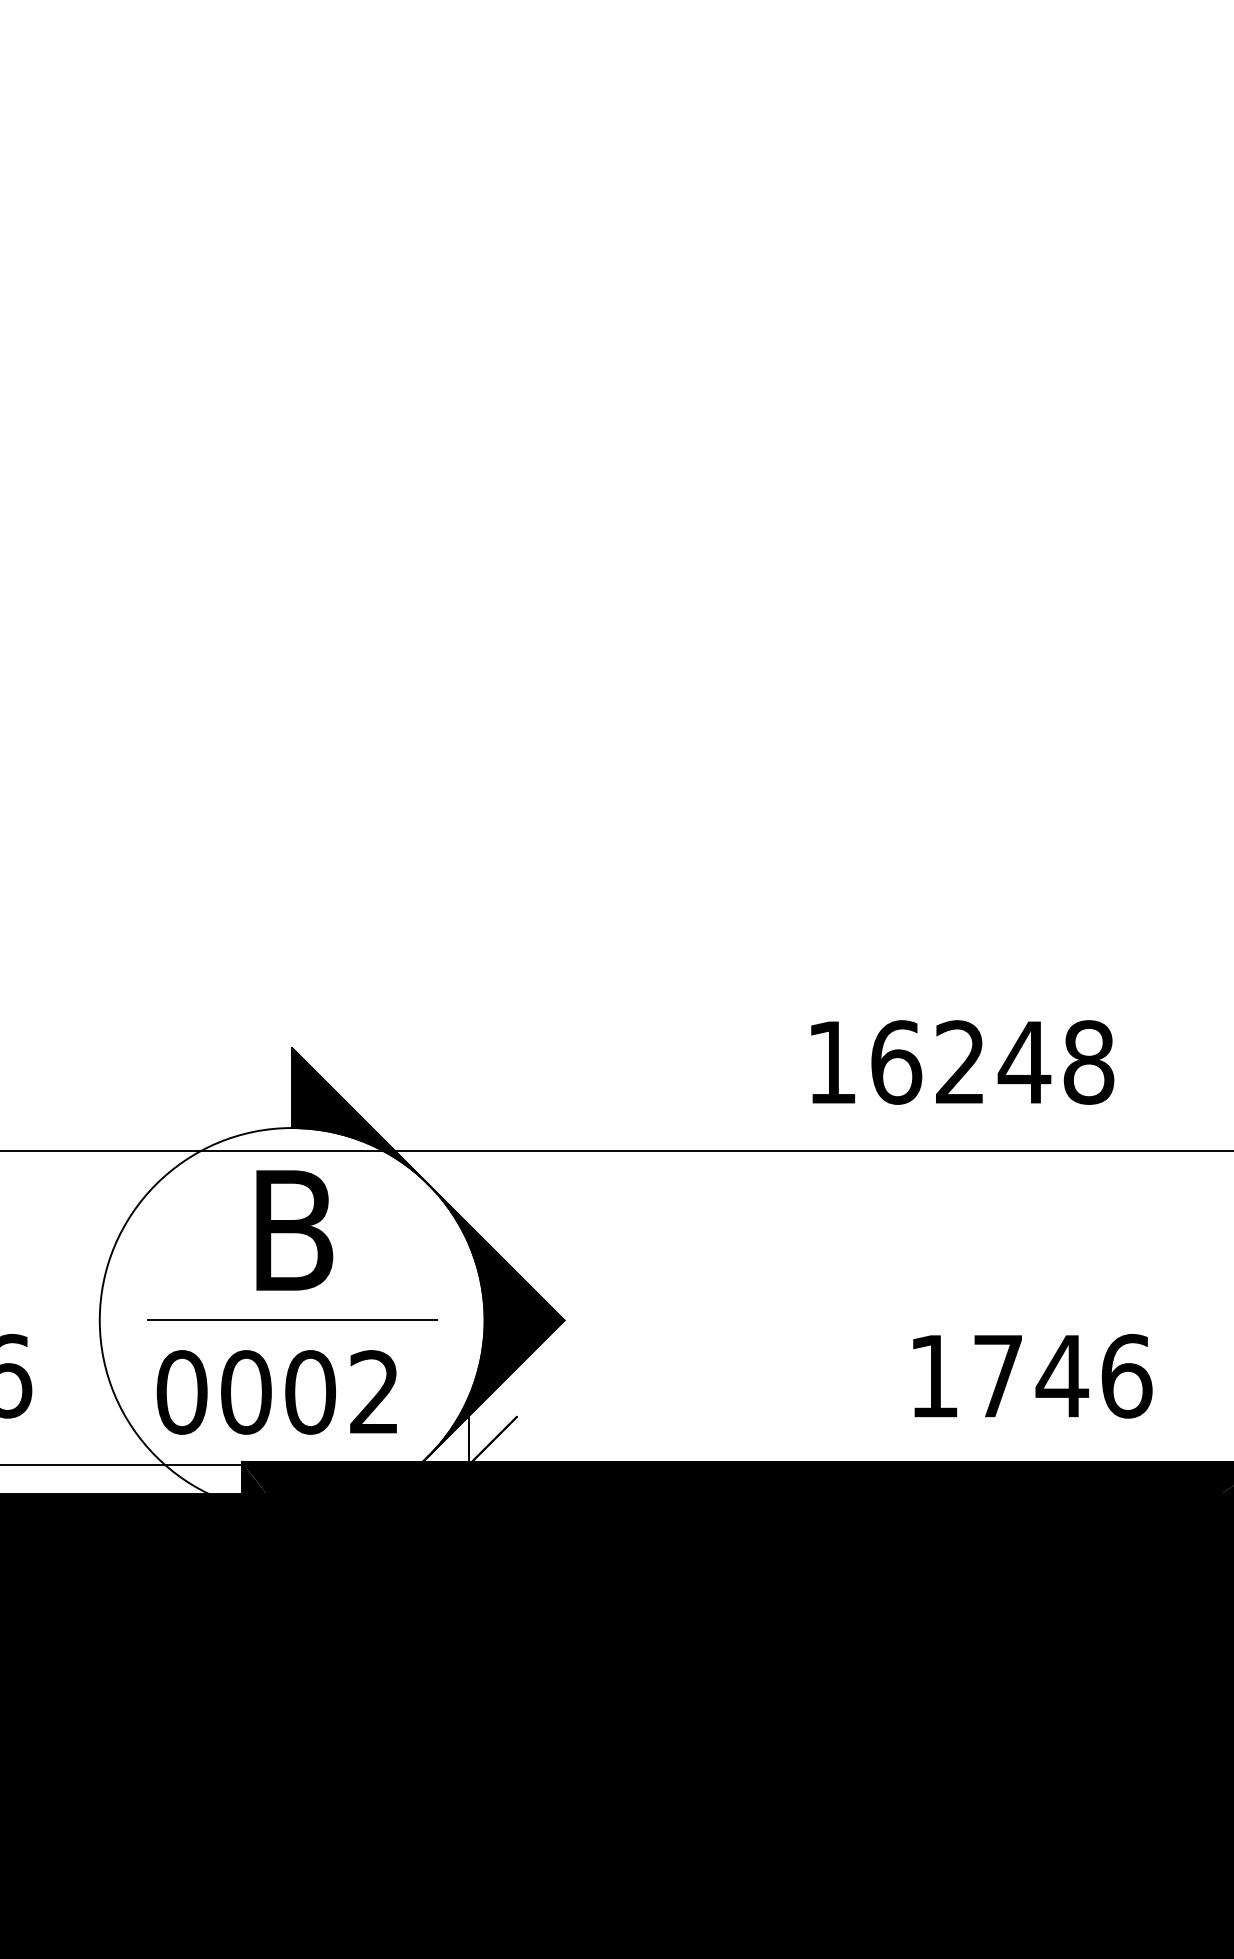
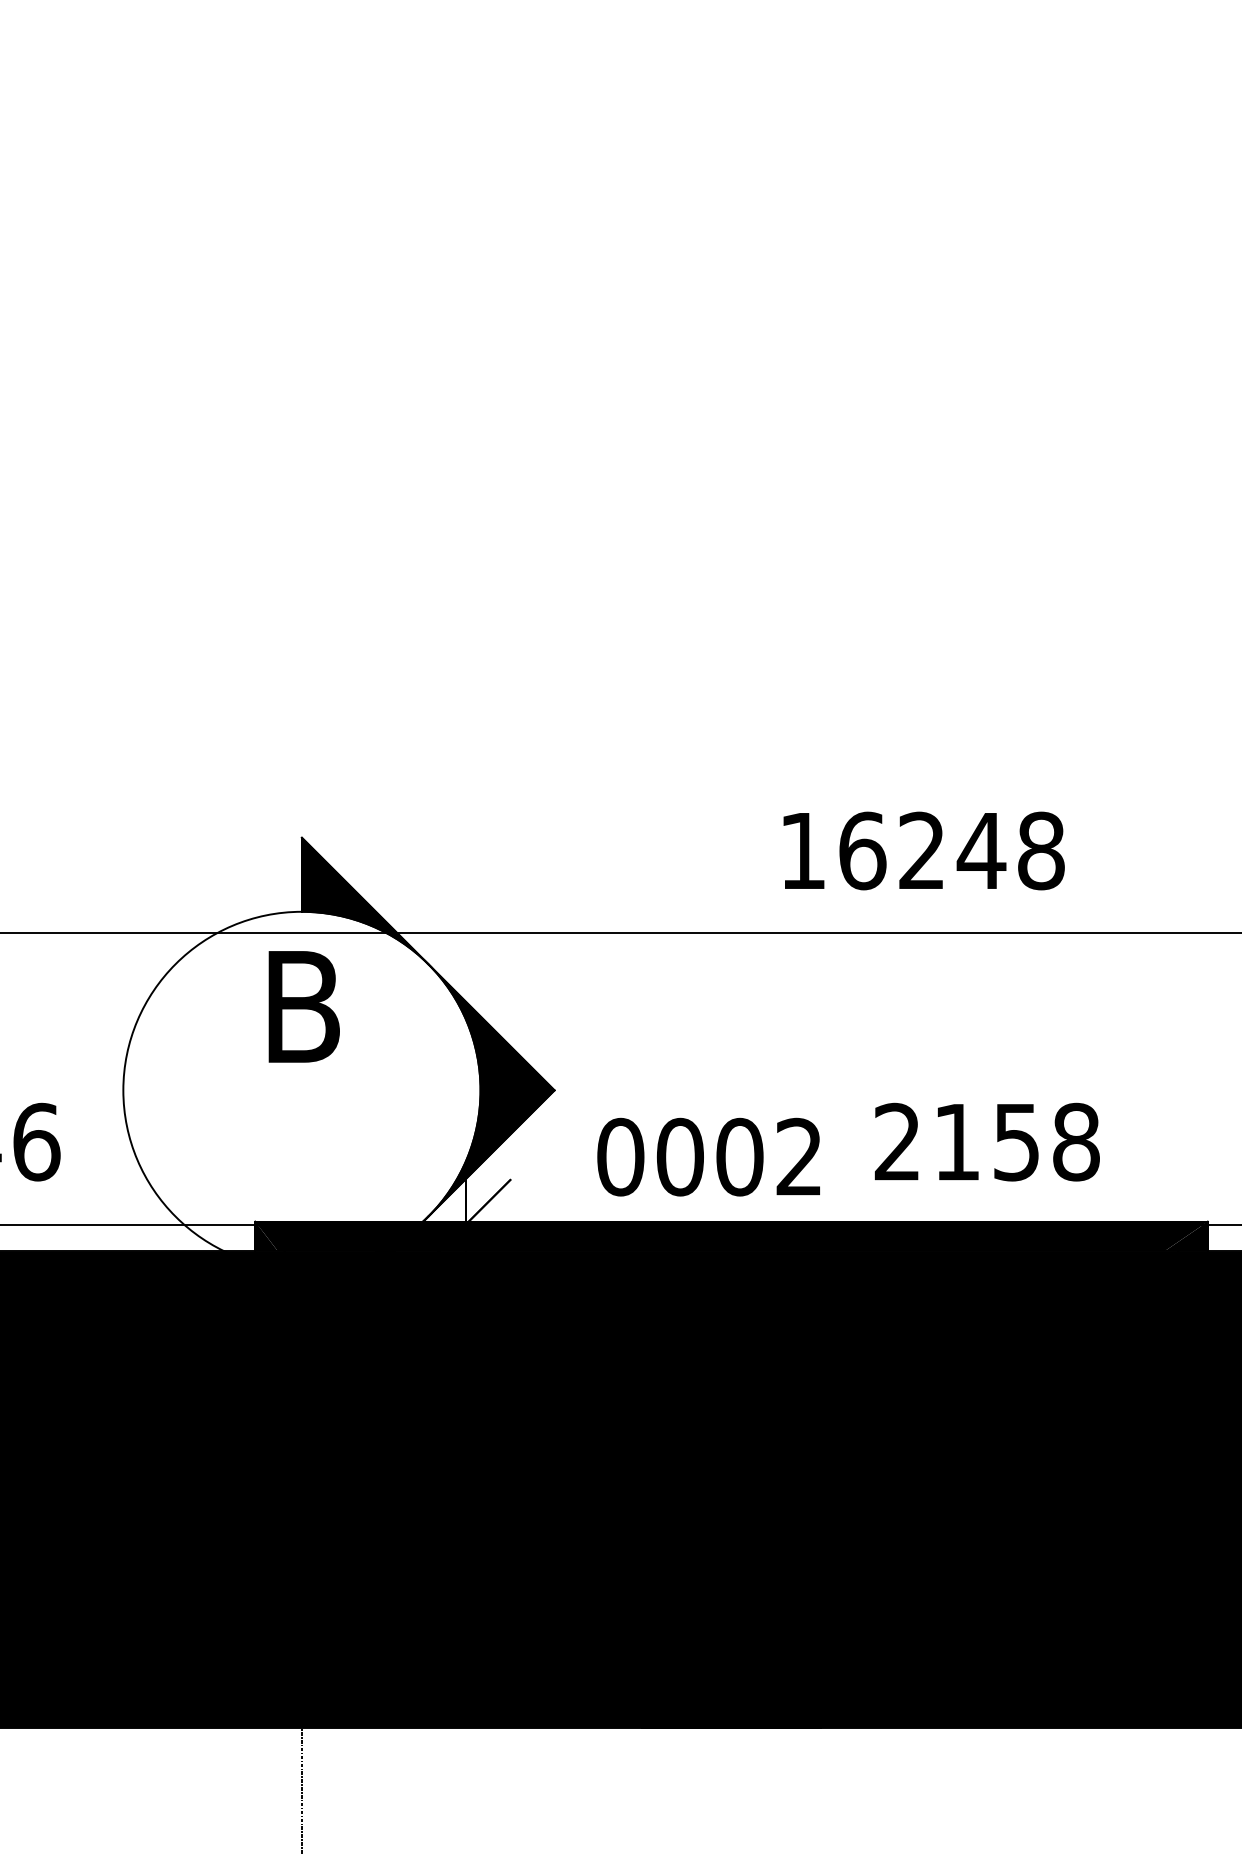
line: (291, 1320) -> (301, 1090), removed
text: (1030, 1375) -> (987, 1141), 1746 -> 2158
text: (276, 1391) -> (708, 1156), moved

